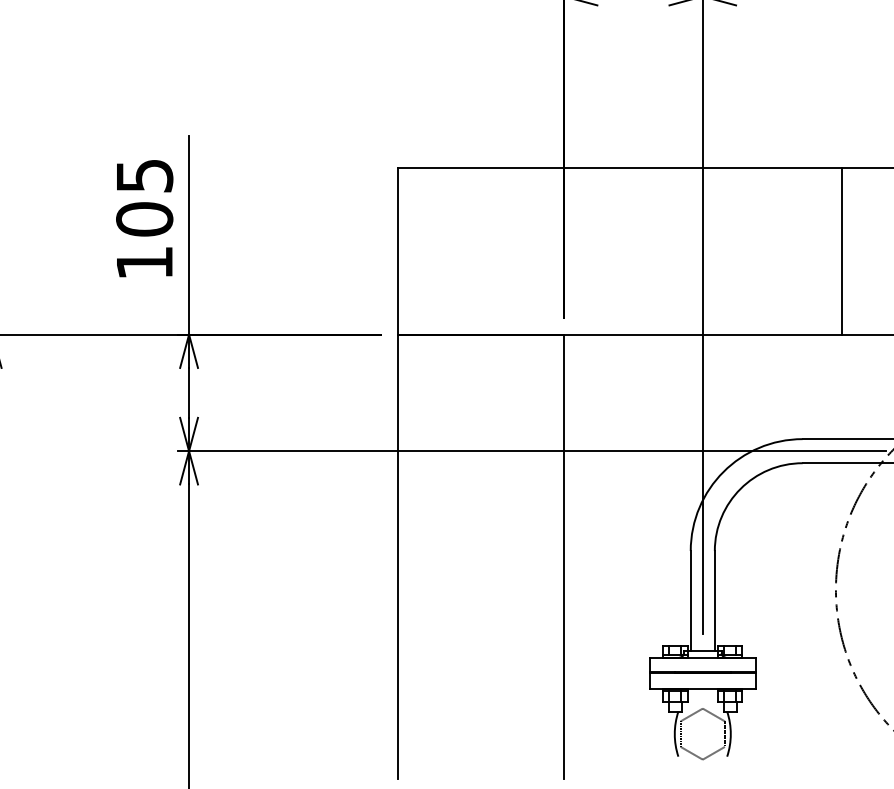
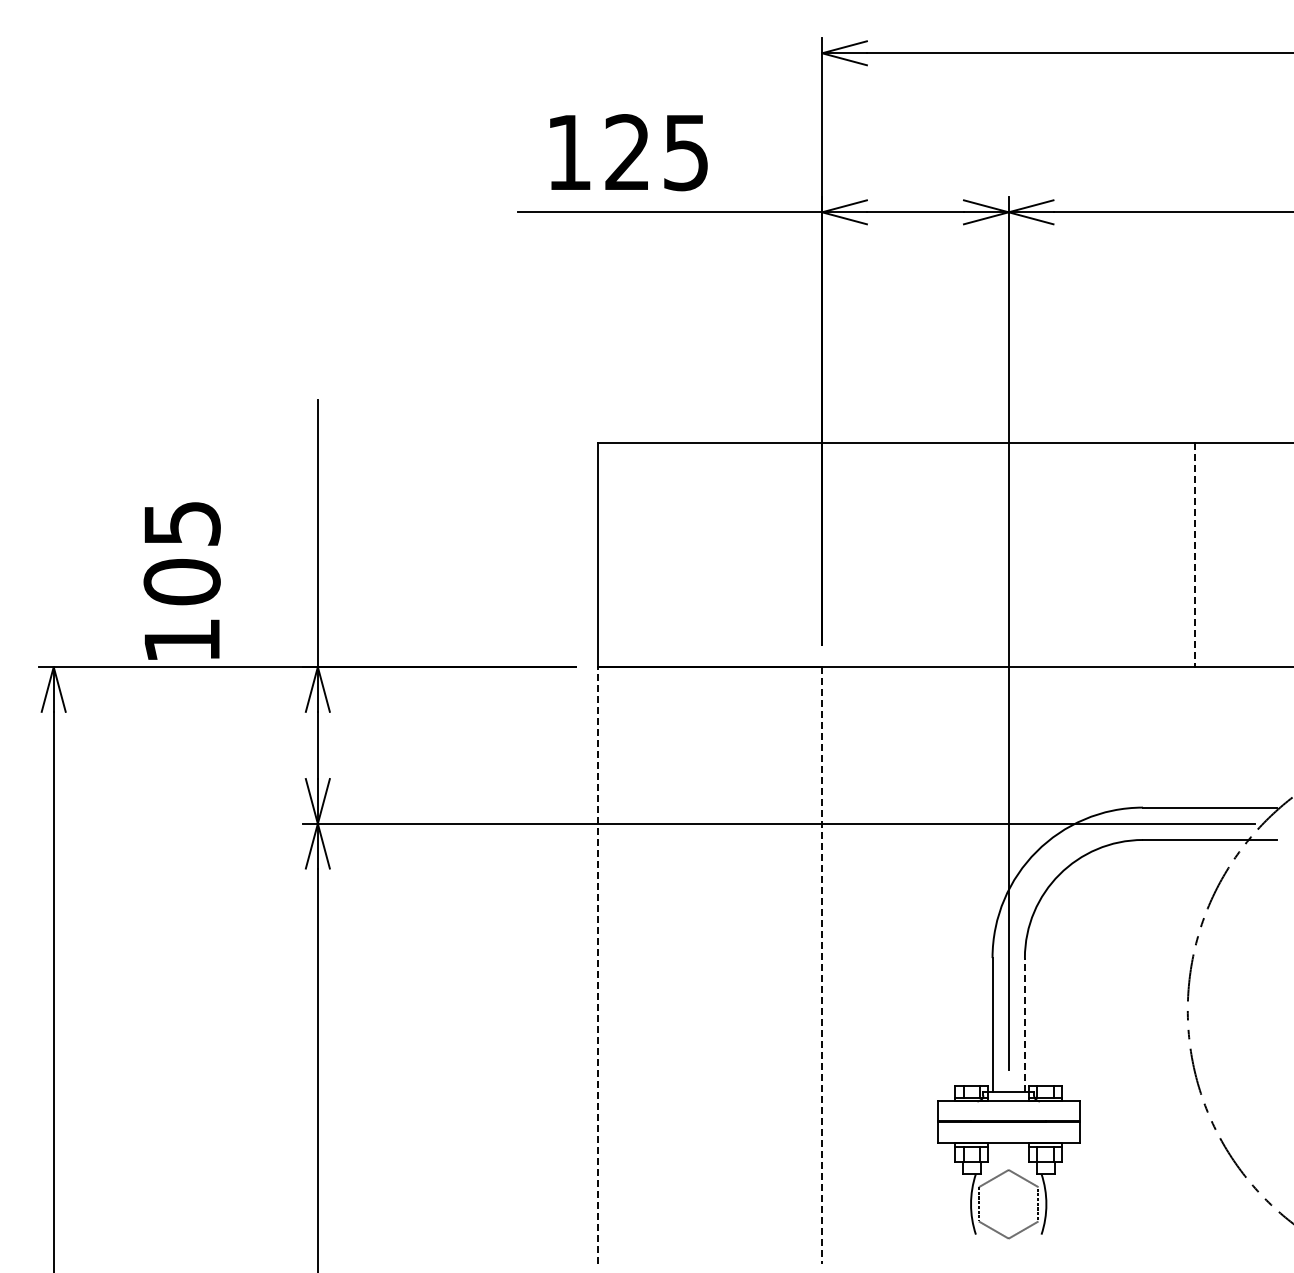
text: (144, 218) -> (181, 580), moved
line: (841, 251) -> (1195, 555), solid -> dashed
line: (397, 556) -> (598, 965), solid -> dashed
line: (564, 557) -> (822, 966), solid -> dashed
line: (714, 600) -> (1024, 1024), solid -> dashed

